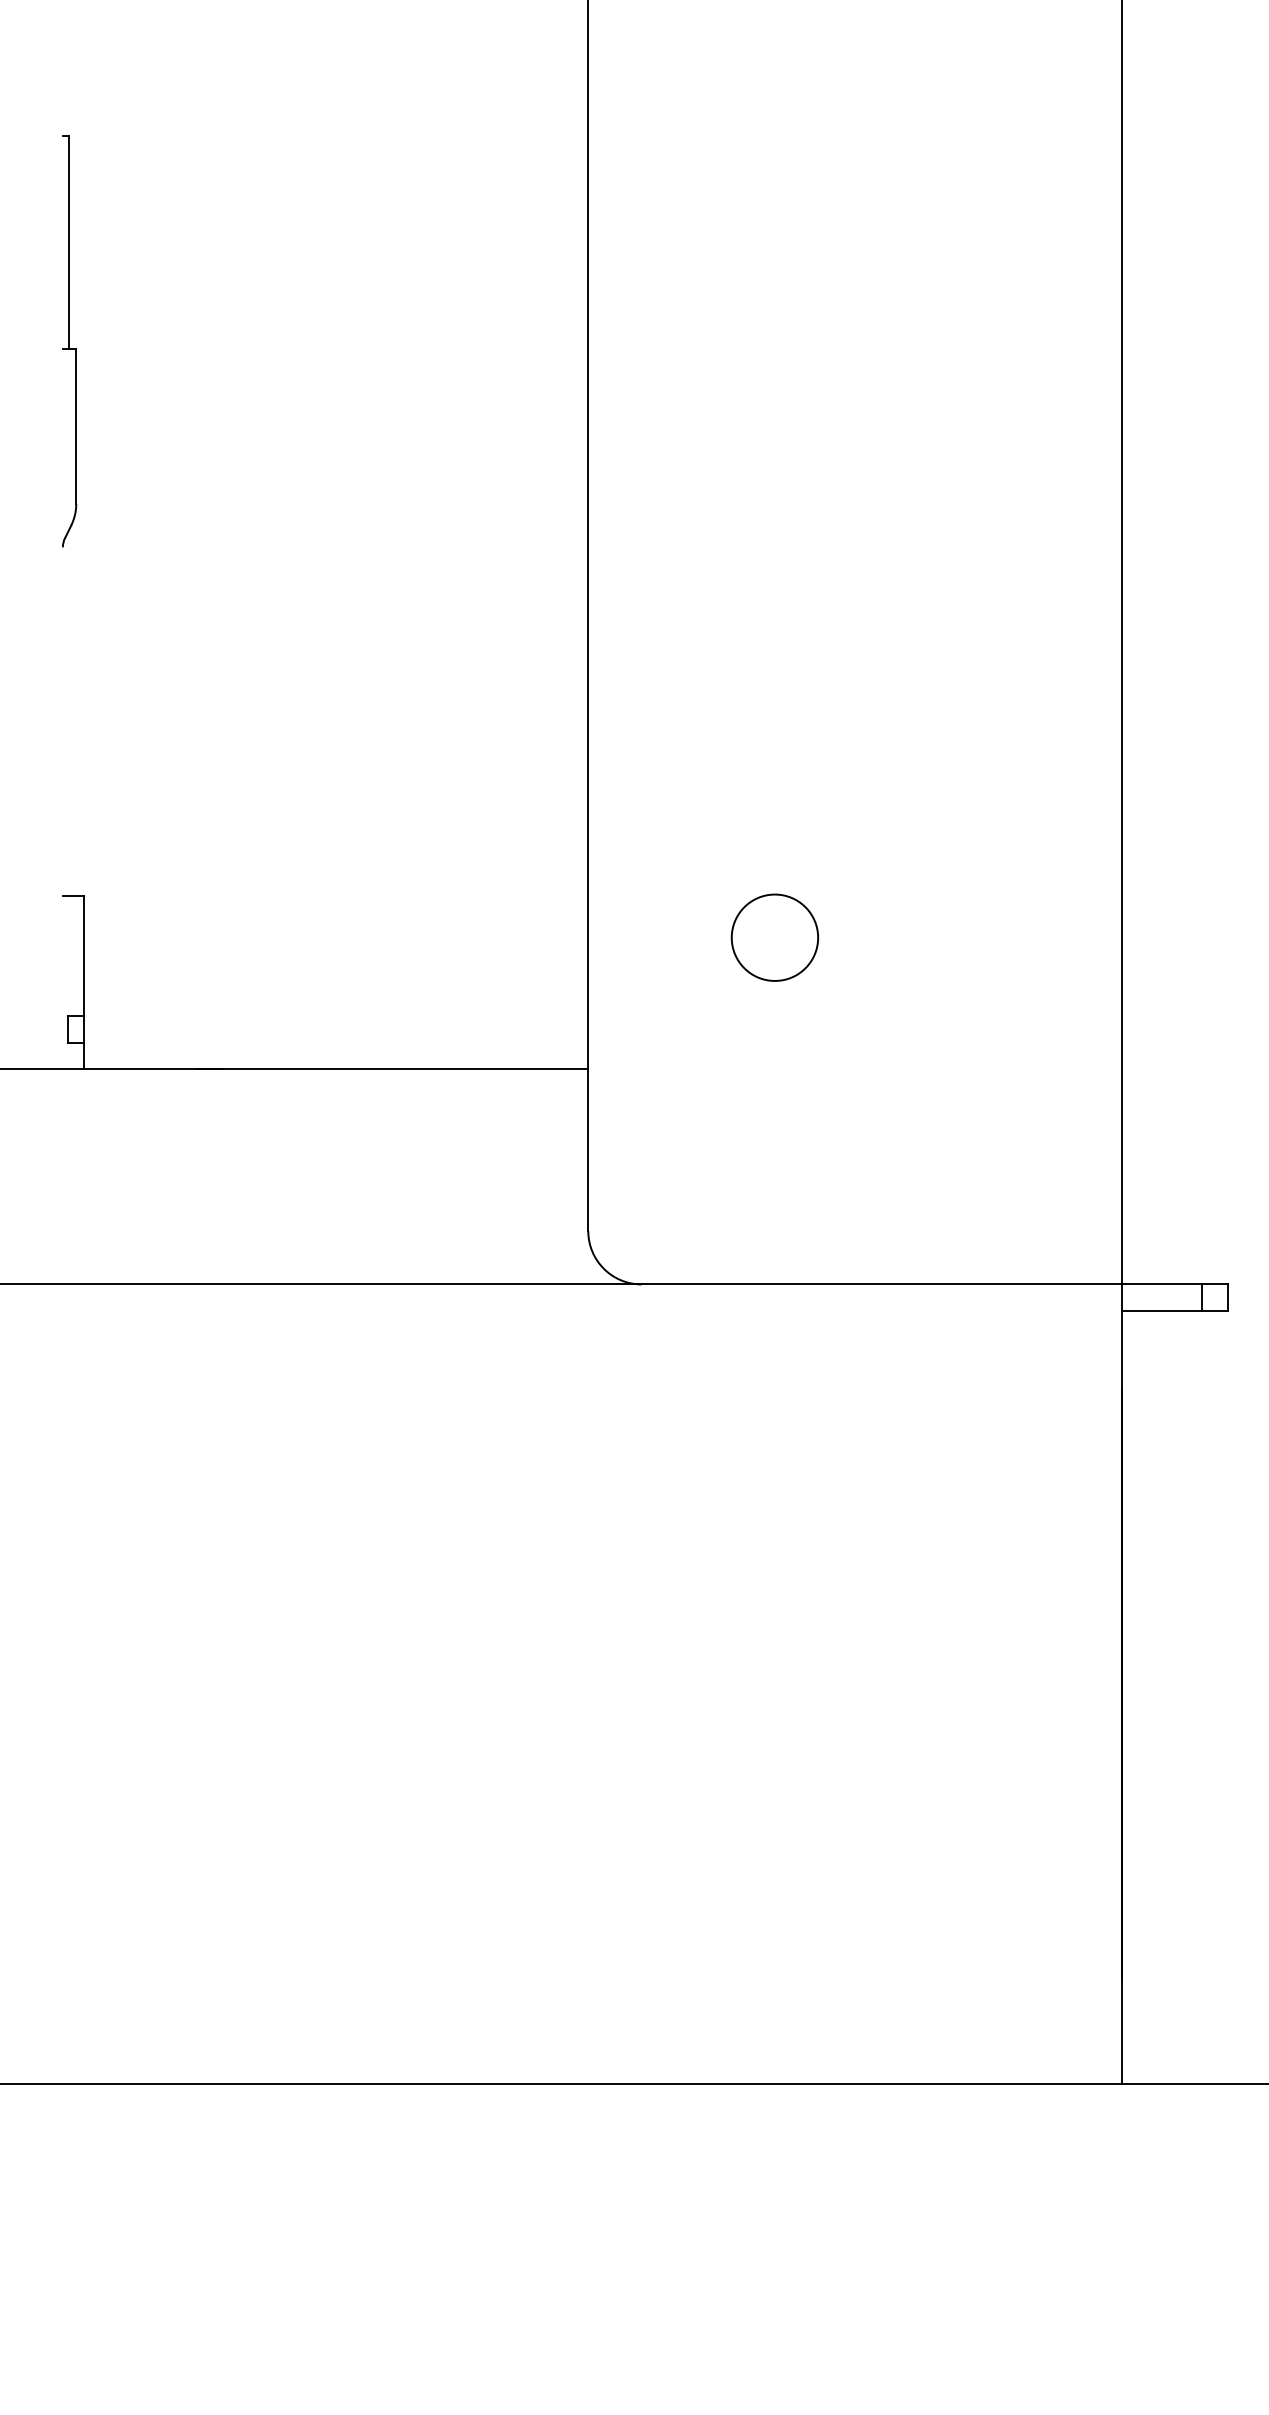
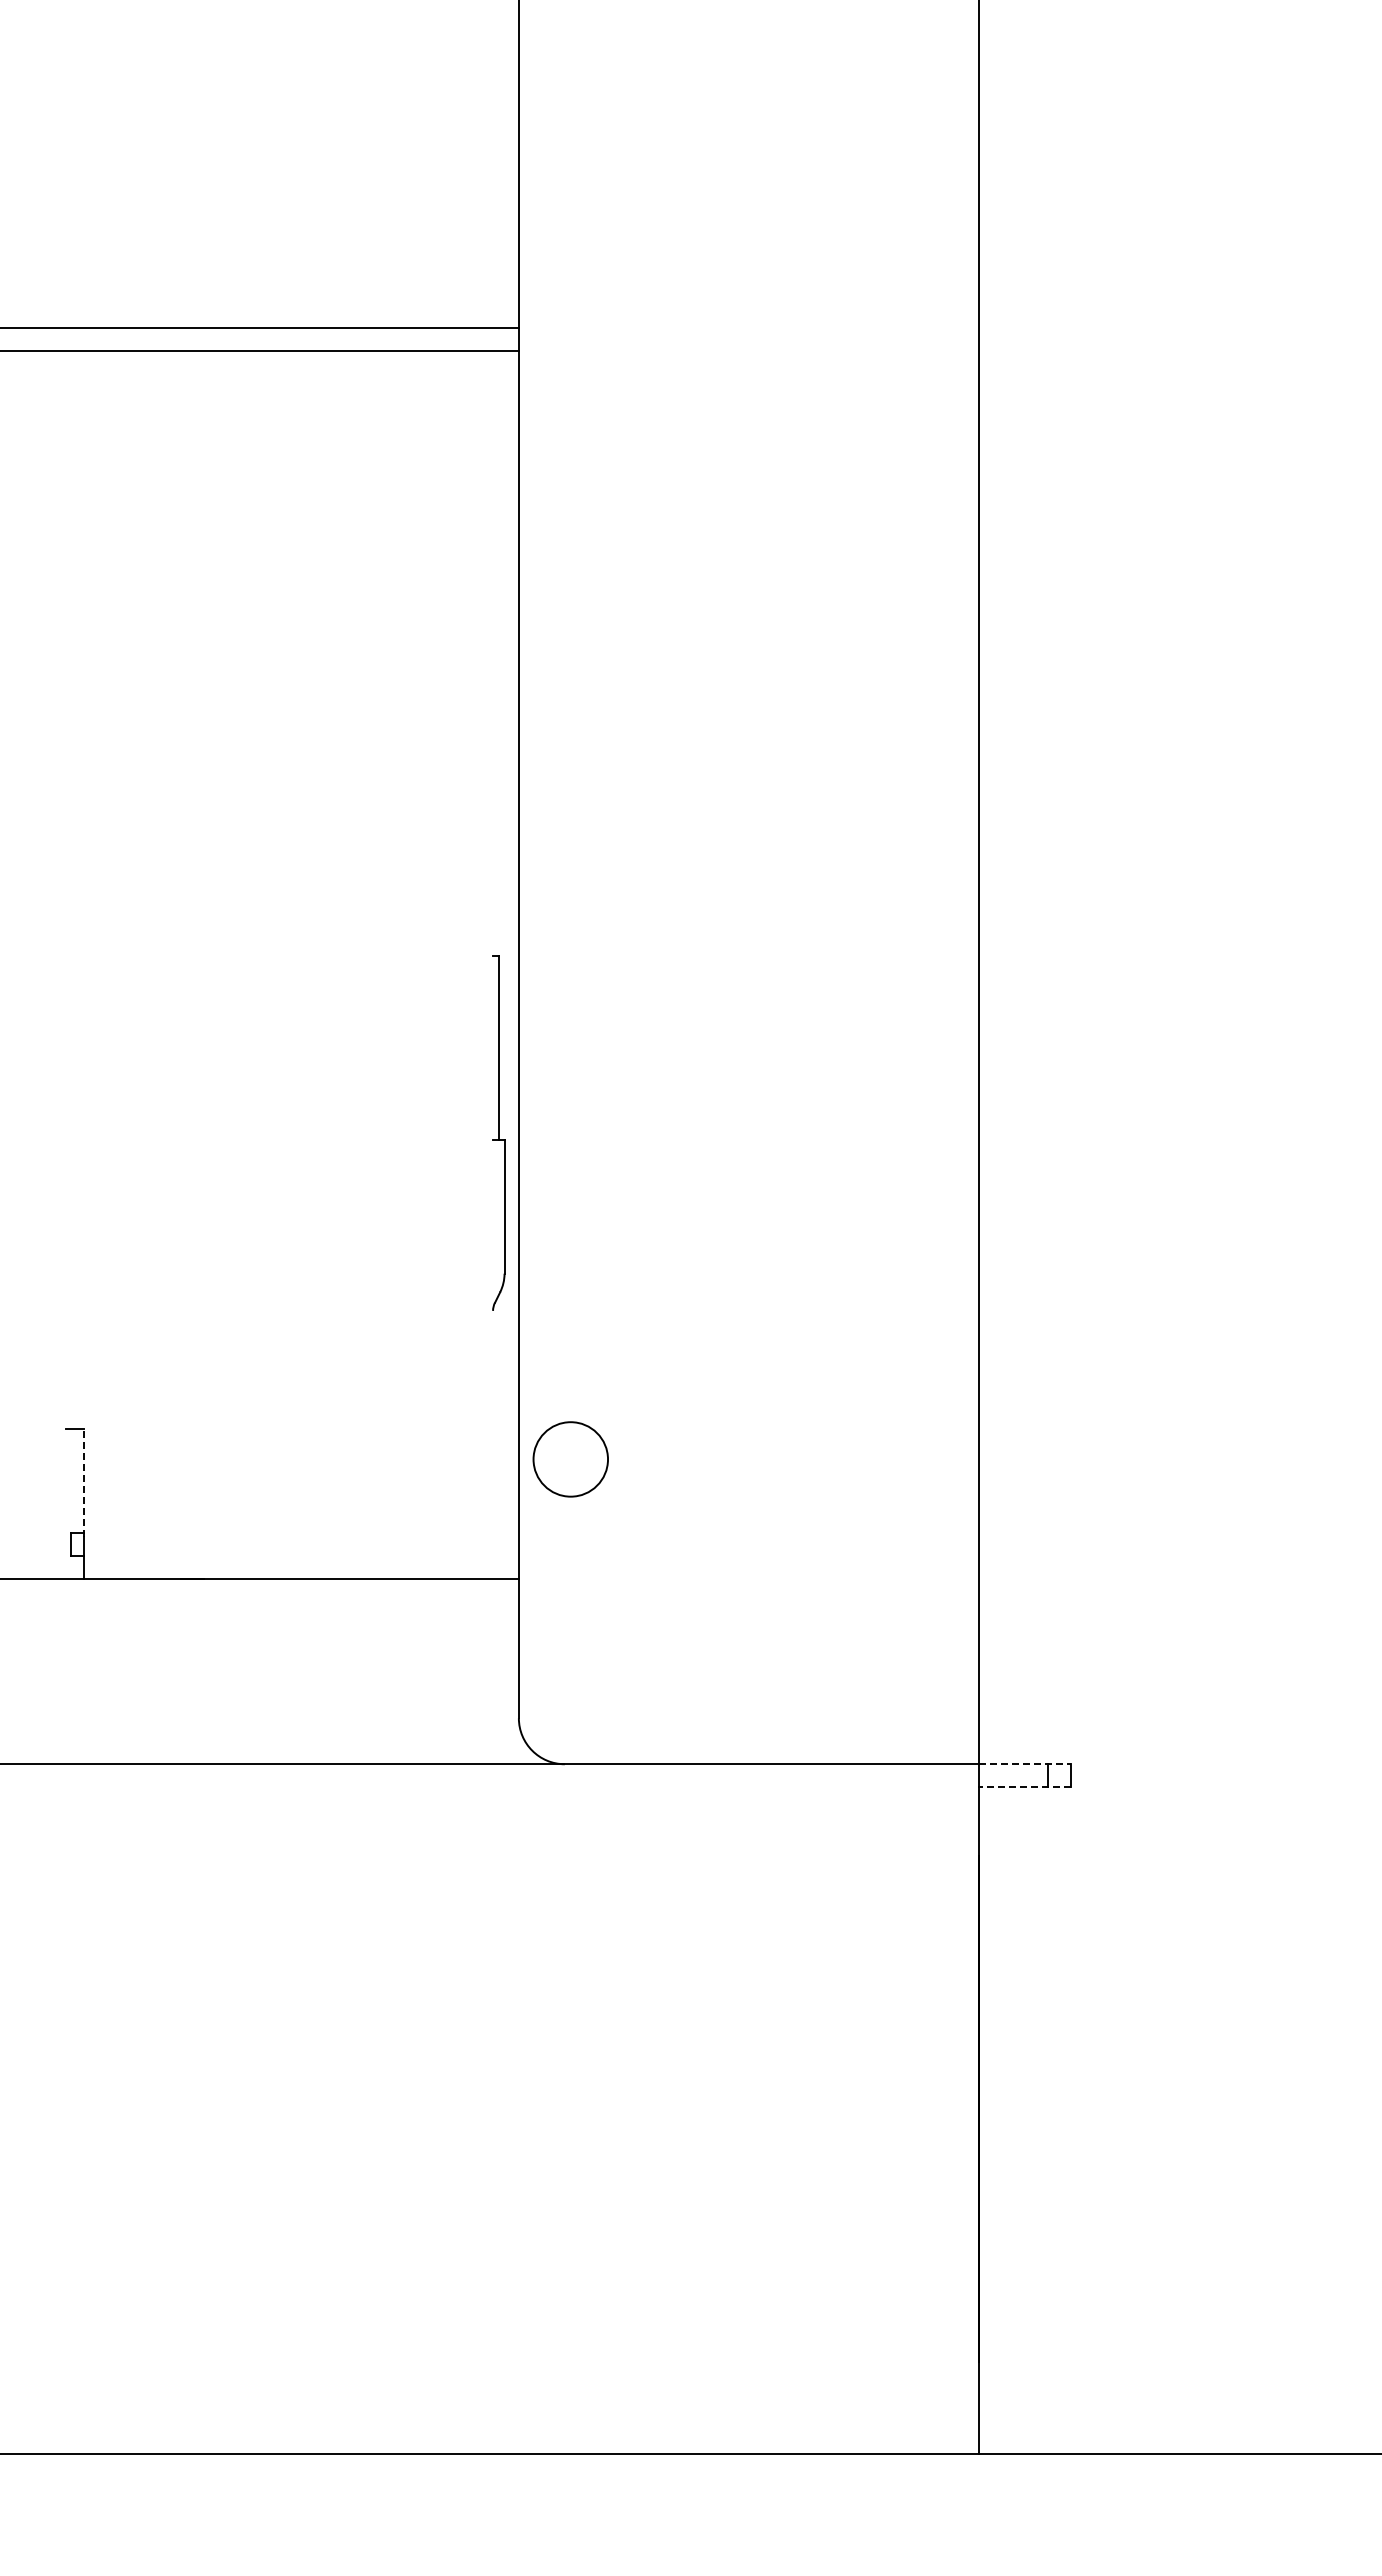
part: (69, 340) -> (498, 1132), moved
circle: (774, 937) -> (570, 1459), moved
line: (84, 957) -> (84, 1482), solid -> dashed
line: (1174, 1284) -> (1024, 1764), solid -> dashed
line: (1174, 1311) -> (1024, 1787), solid -> dashed

